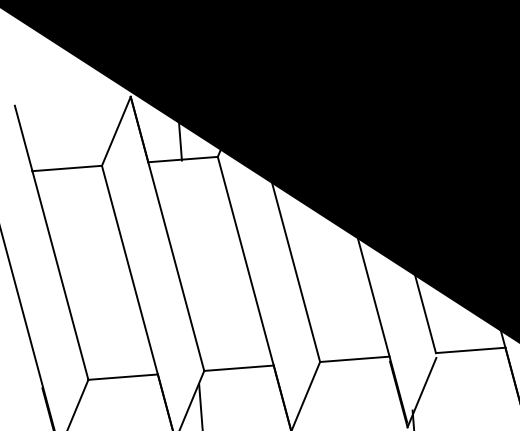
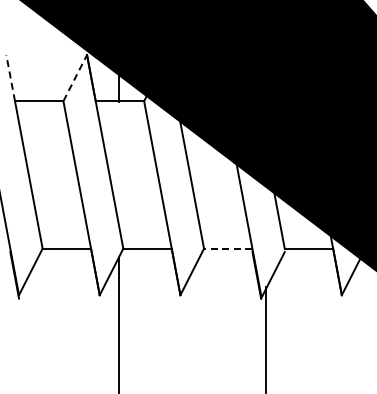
line: (116, 131) -> (75, 78), solid -> dashed
line: (23, 139) -> (10, 78), solid -> dashed
line: (353, 359) -> (227, 248), solid -> dashed

